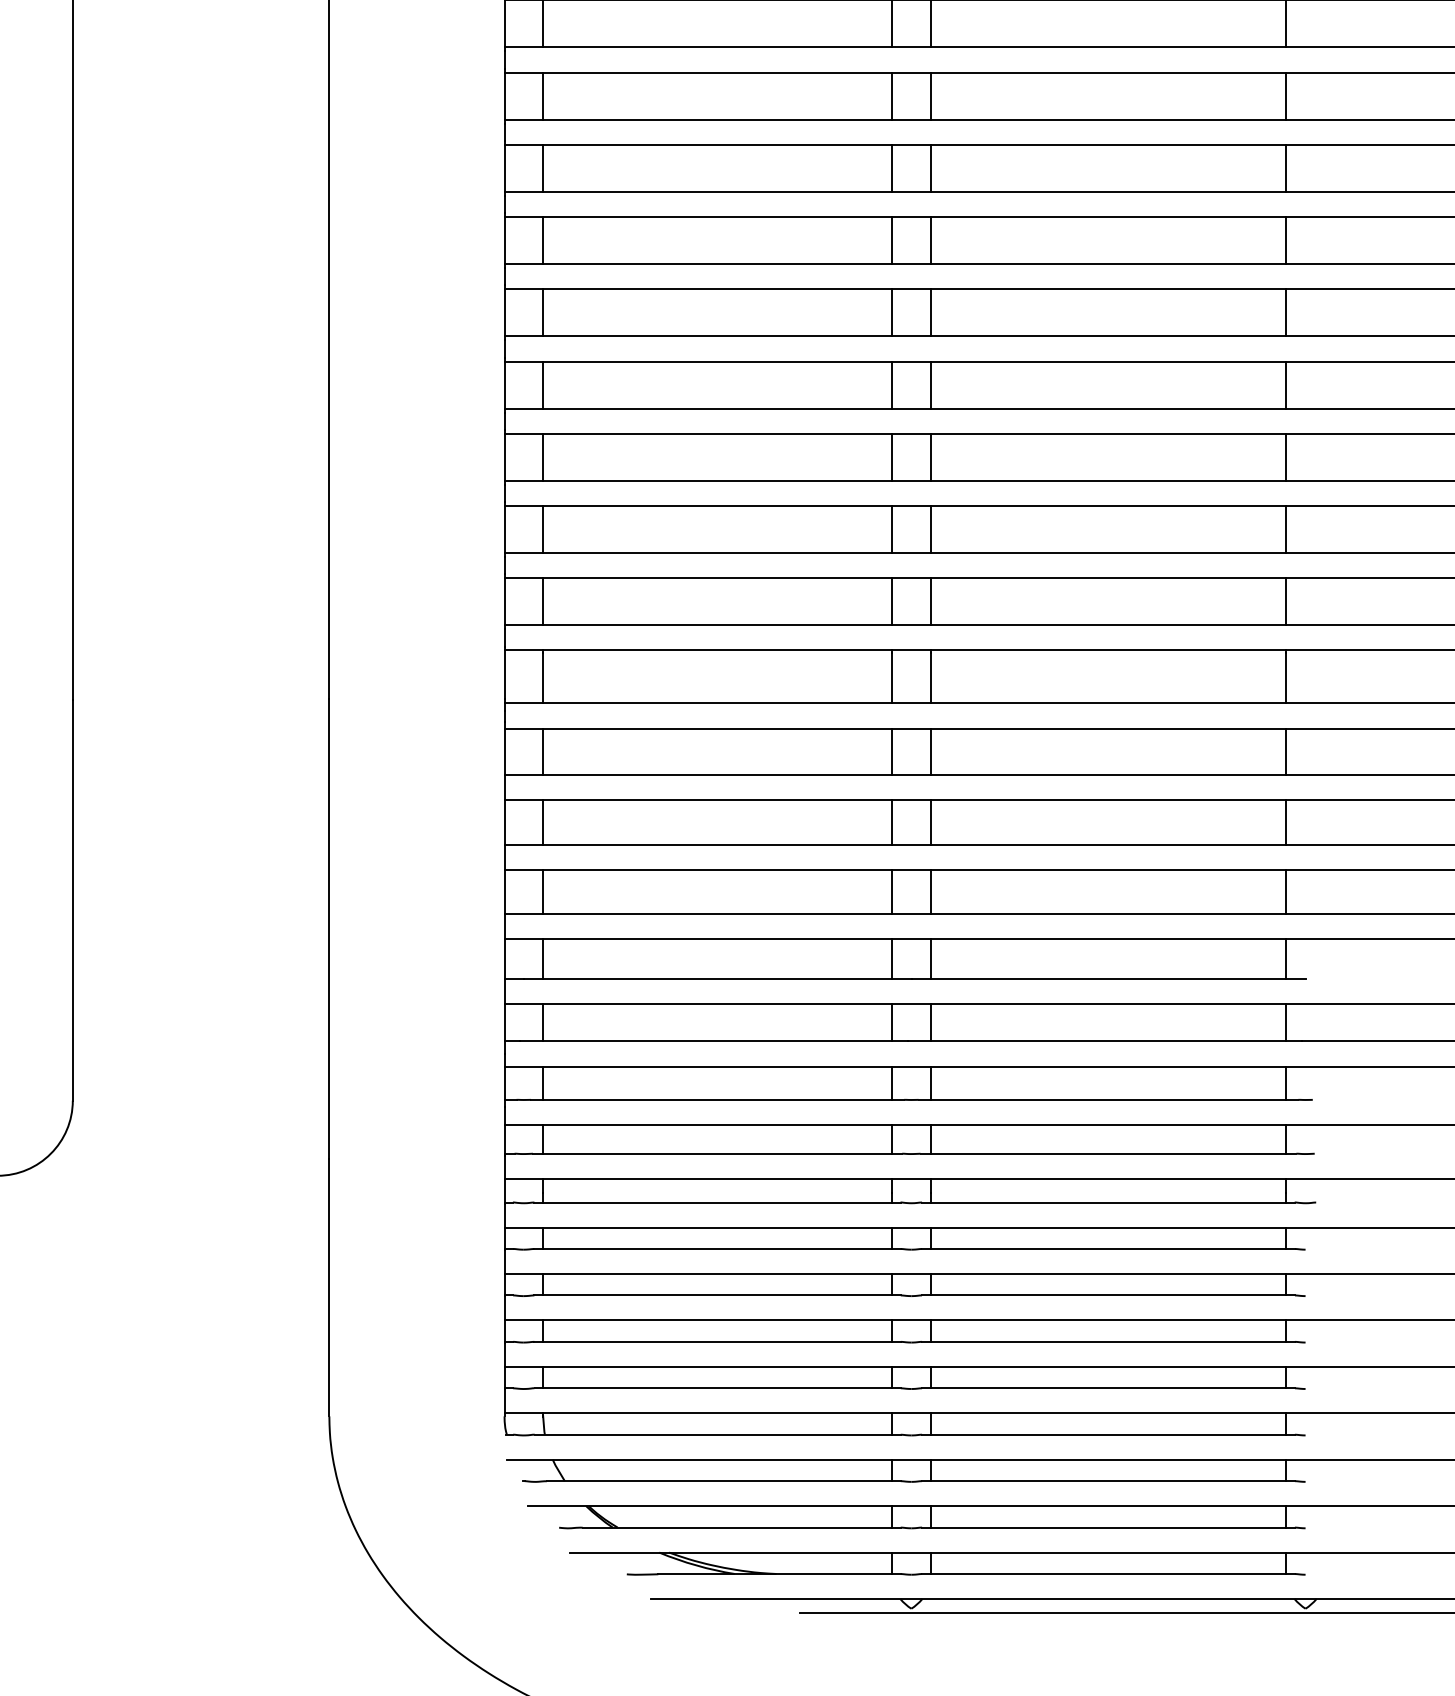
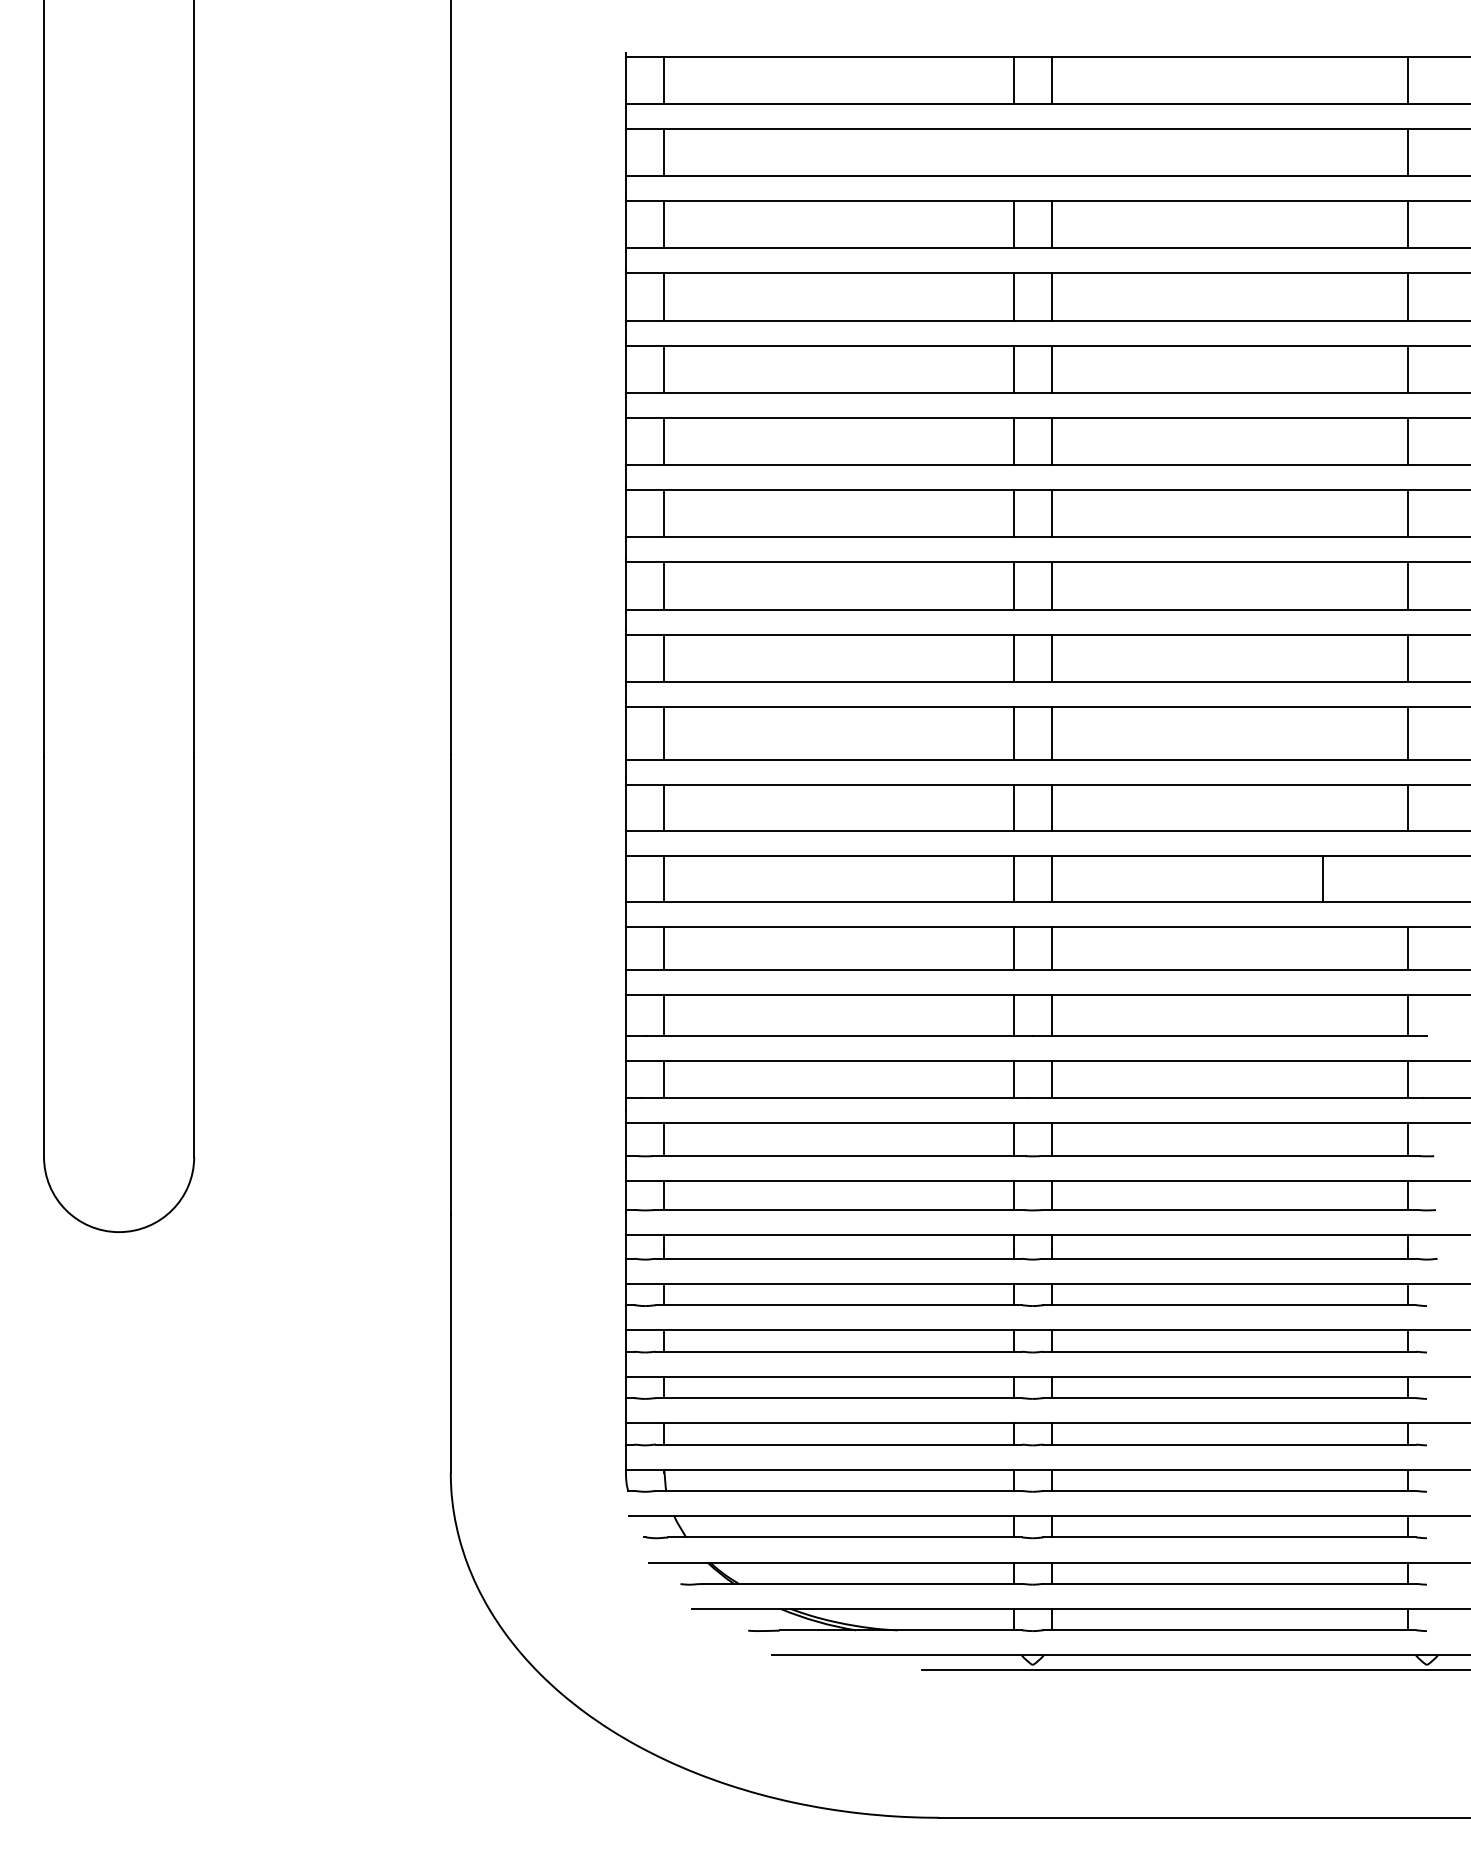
line: (892, 96) -> (1013, 152), removed
line: (931, 96) -> (1052, 152), removed
line: (1286, 822) -> (1322, 878), moved

